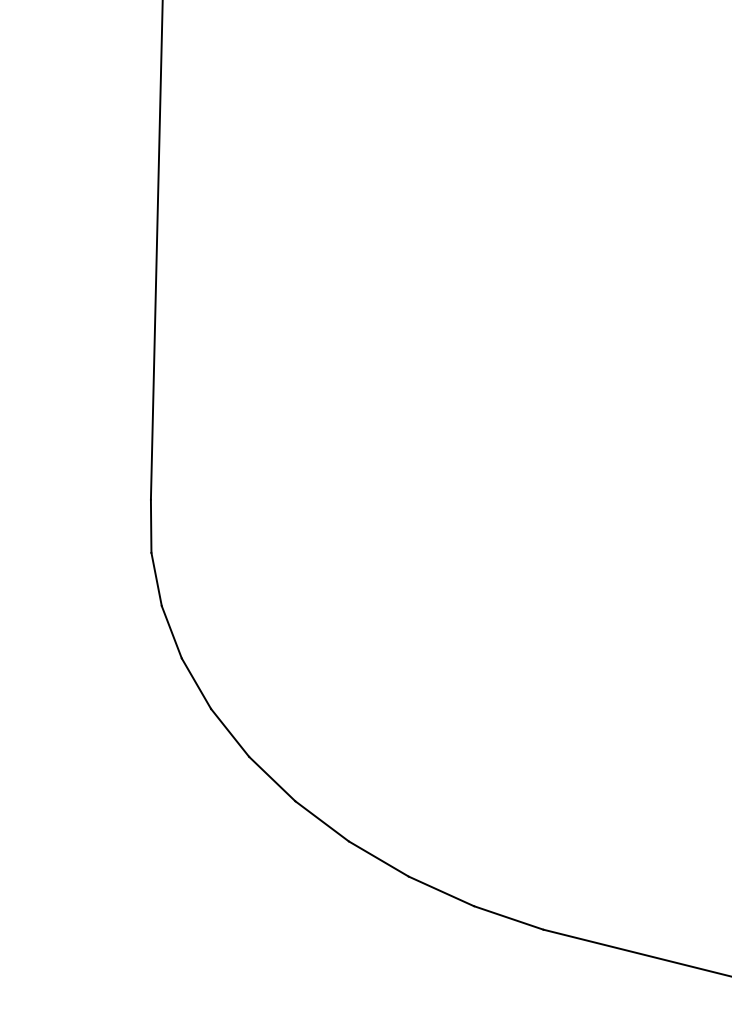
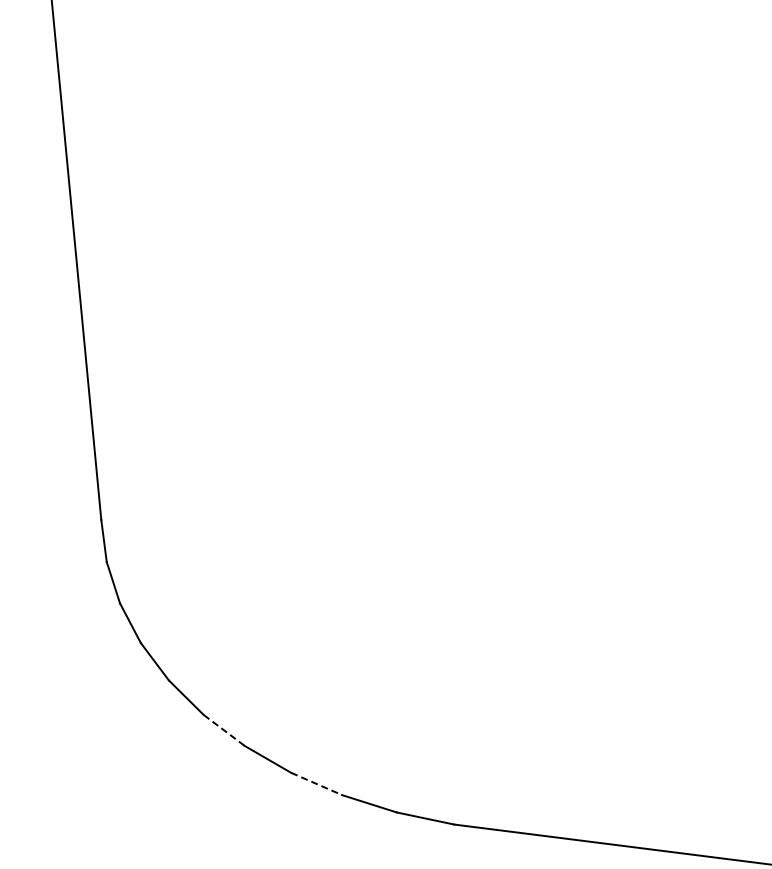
line: (272, 779) -> (224, 730), solid -> dashed
line: (378, 858) -> (316, 783), solid -> dashed

